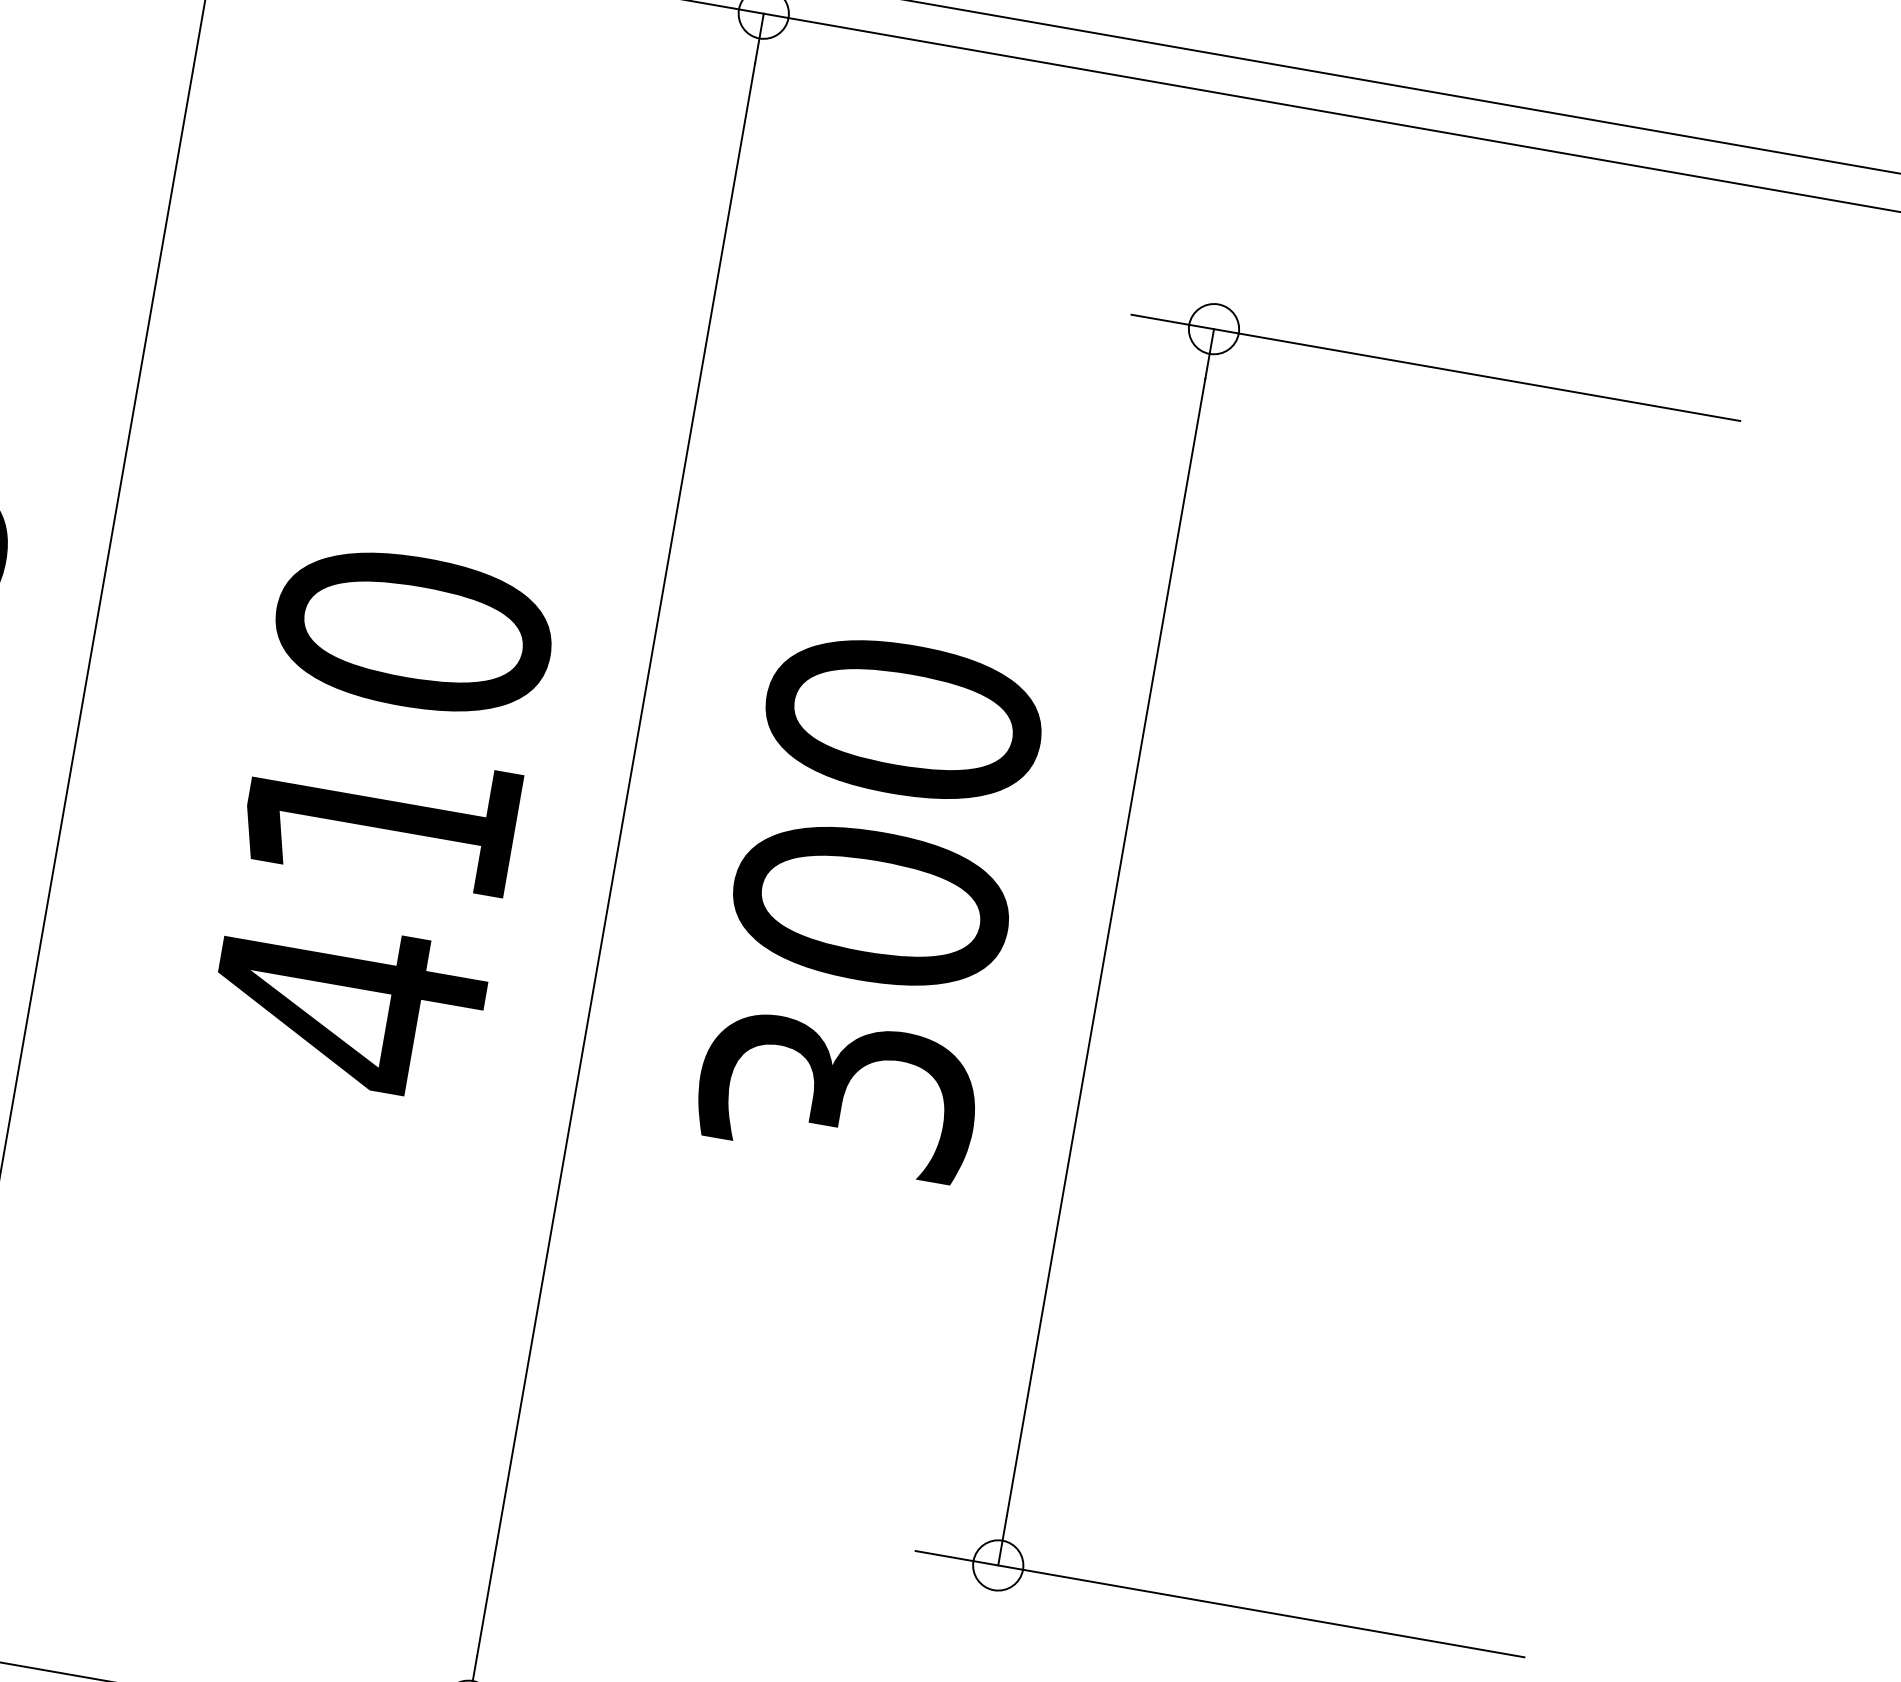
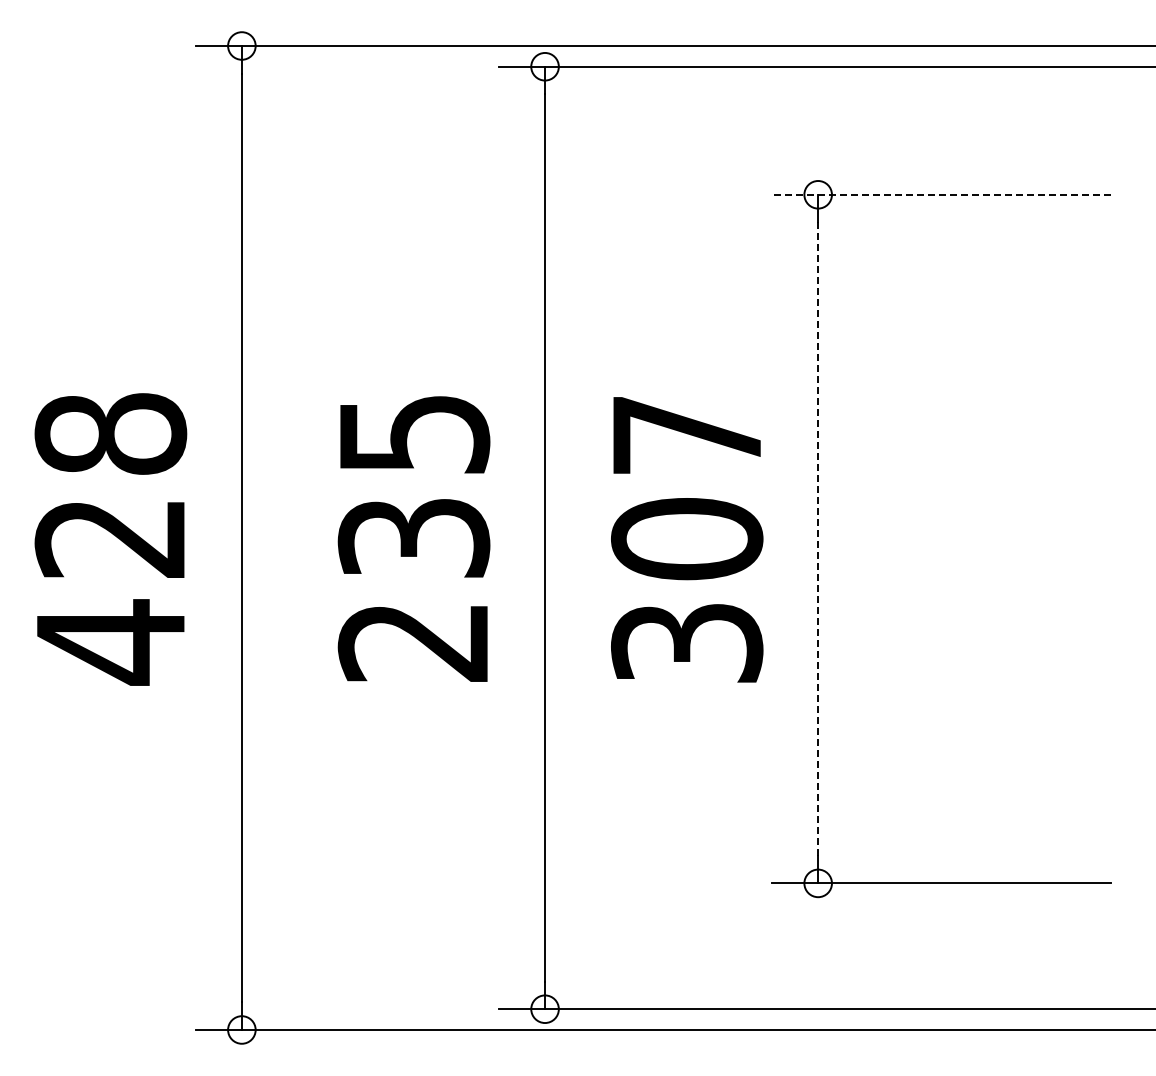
line: (1435, 367) -> (941, 194), solid -> dashed
text: (903, 720) -> (687, 435), 300 -> 307
text: (379, 819) -> (413, 538), 410 -> 235
line: (1106, 948) -> (818, 539), solid -> dashed

